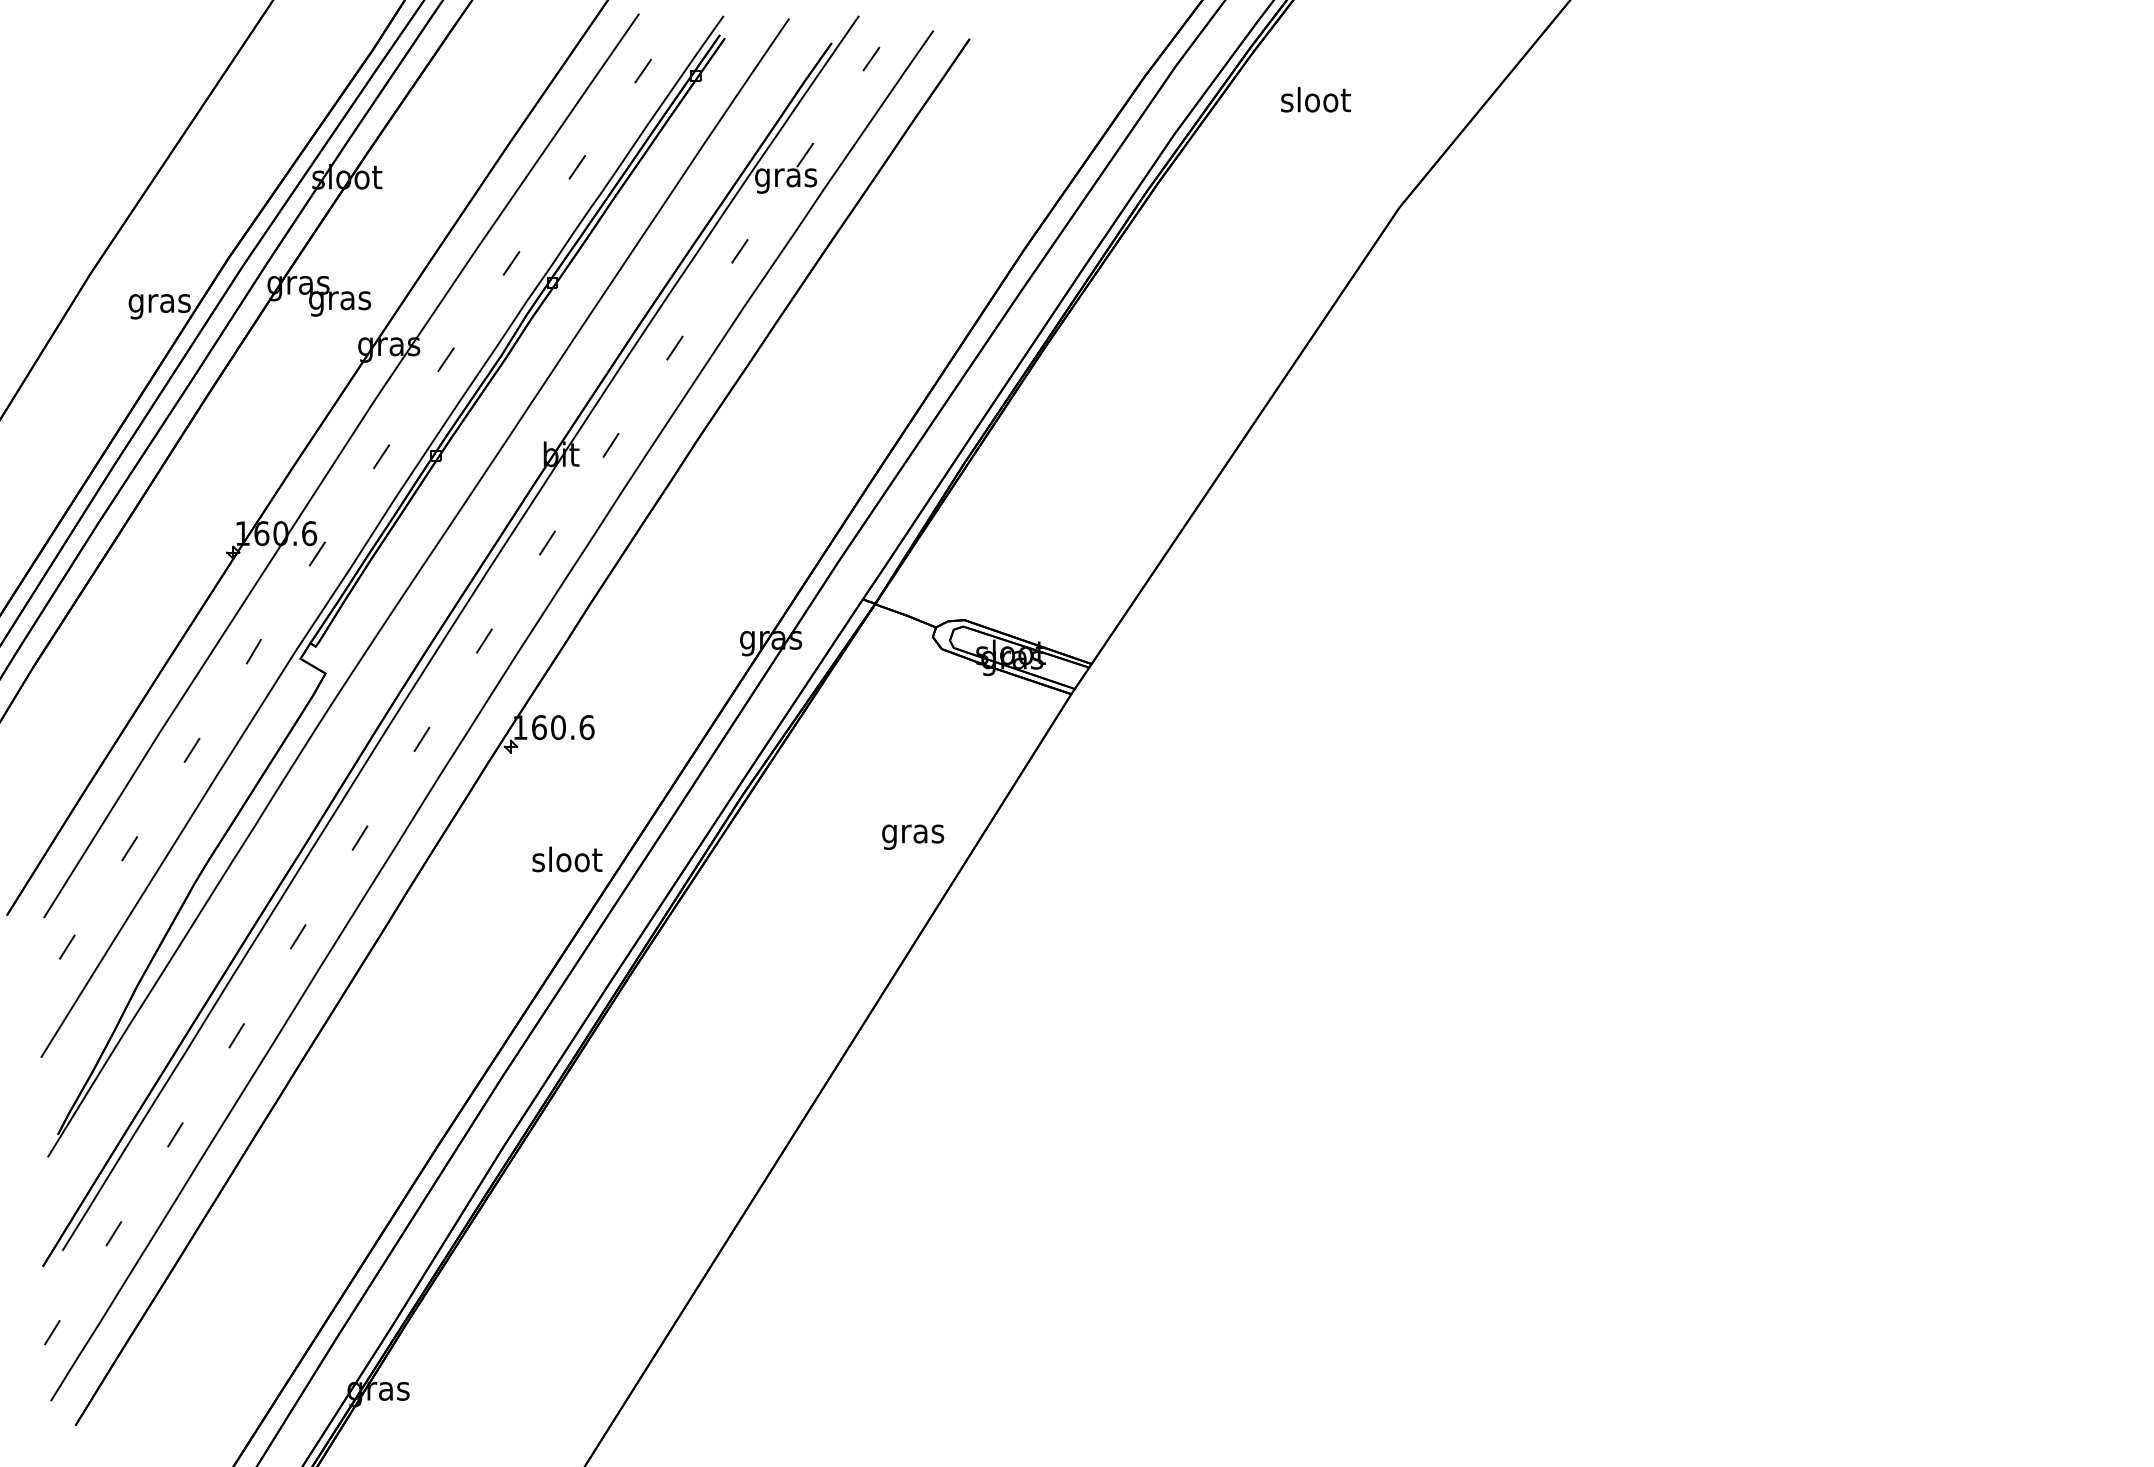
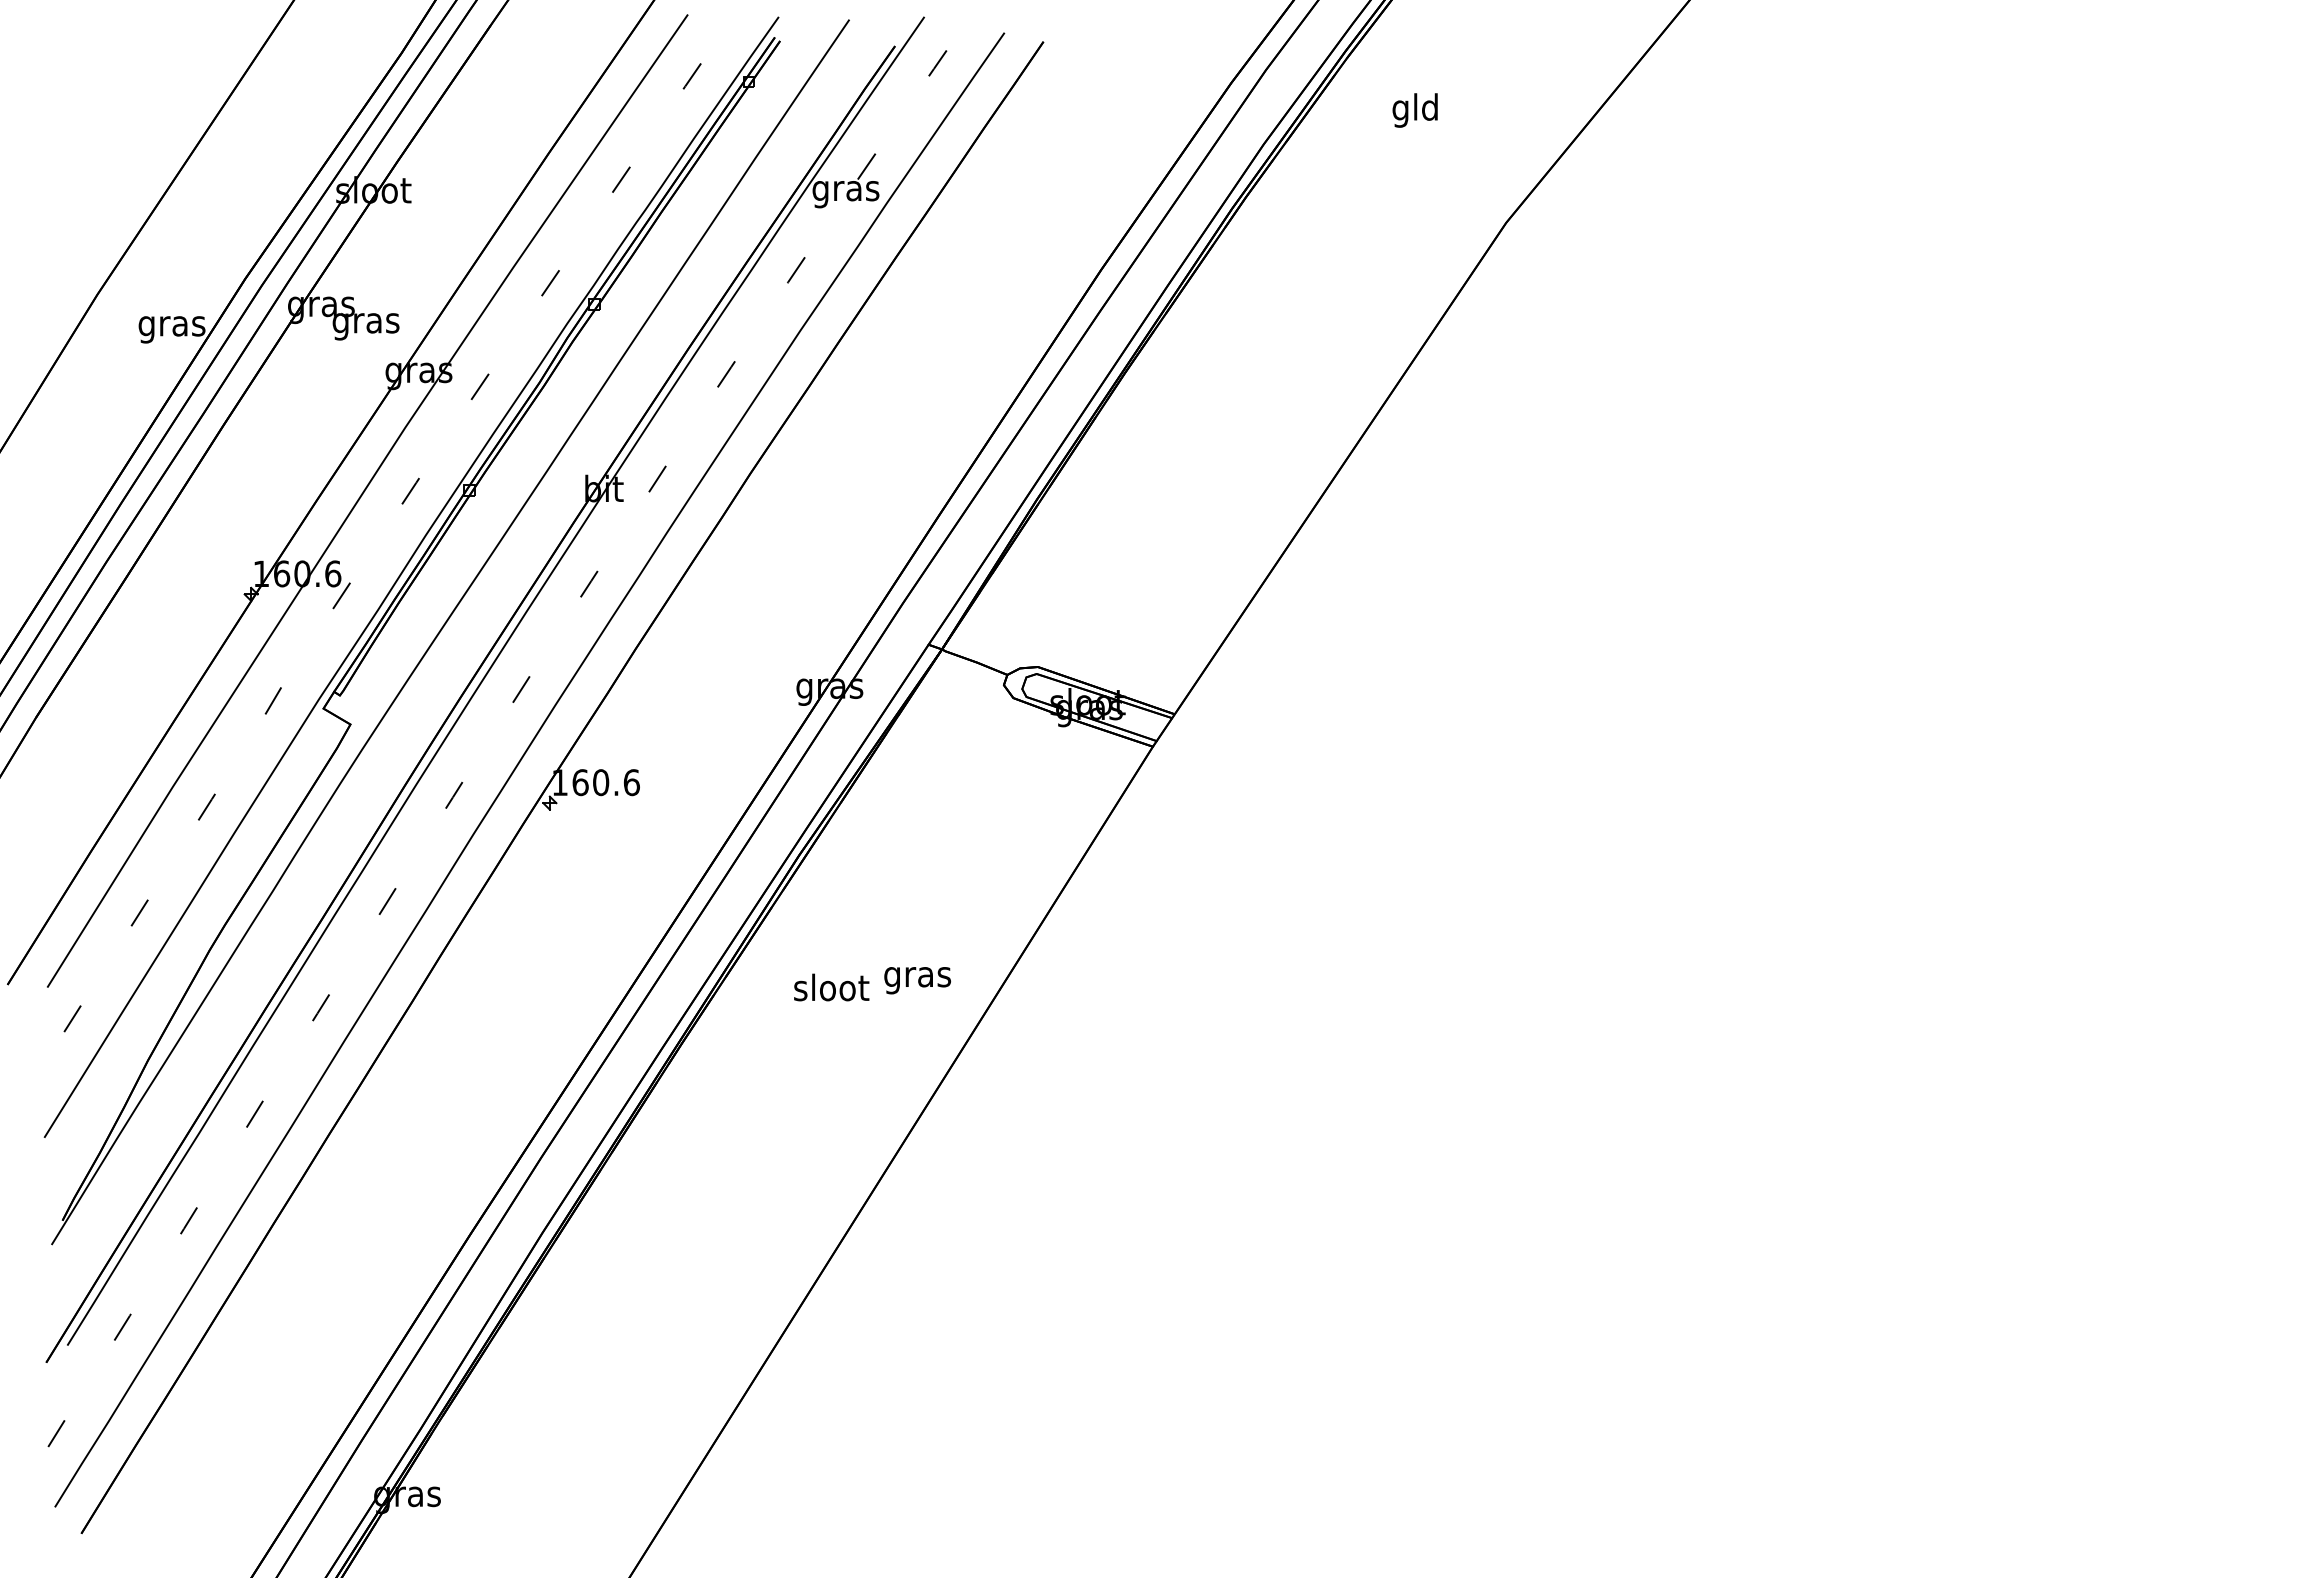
text: (1315, 102) -> (1415, 110), sloot -> gld
text: (912, 837) -> (917, 980), moved
text: (567, 859) -> (831, 987), moved

